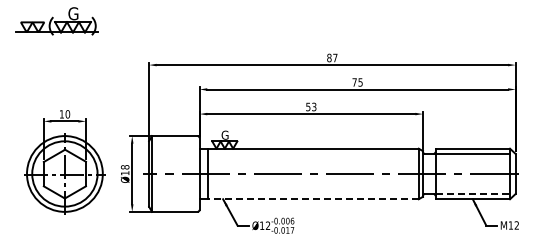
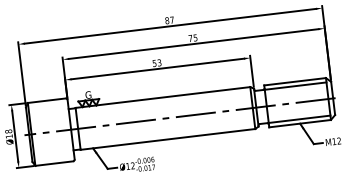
line: (473, 193) -> (300, 118), dashed -> solid
line: (312, 199) -> (167, 139), dashed -> solid

